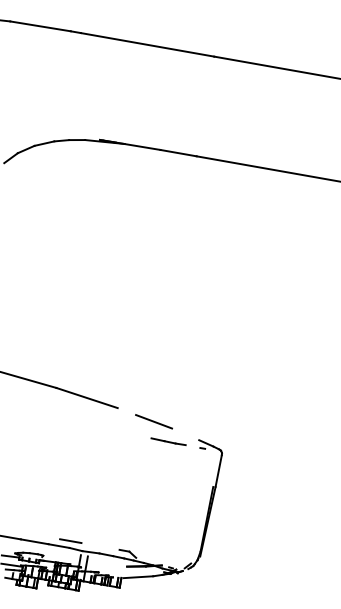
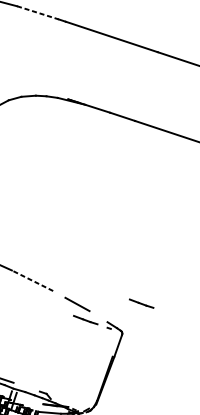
line: (40, 26) -> (37, 12), solid -> dashed
line: (86, 397) -> (32, 280), solid -> dashed
line: (242, 407) -> (141, 303), added

